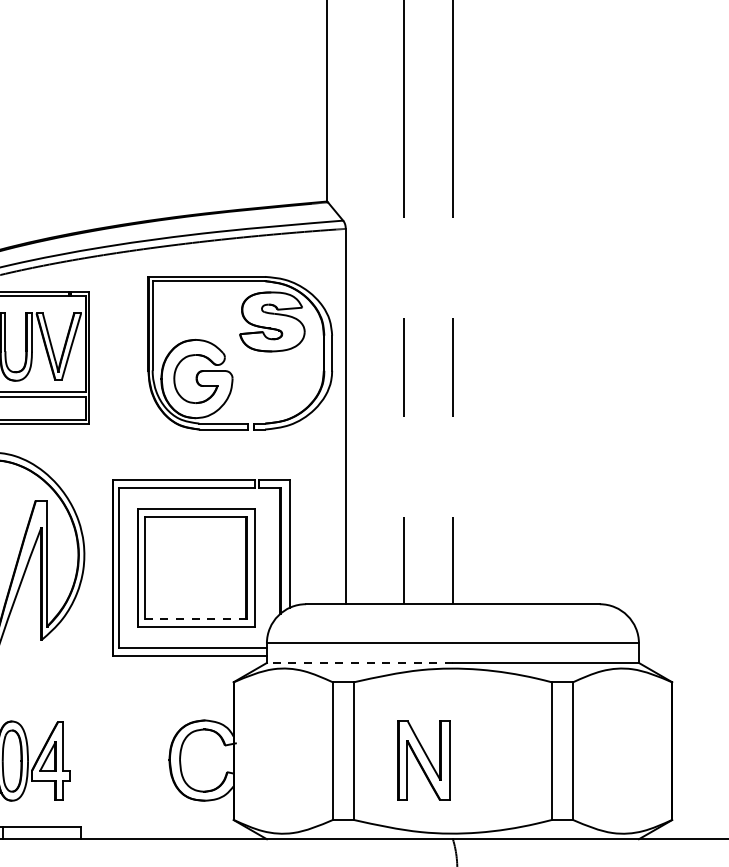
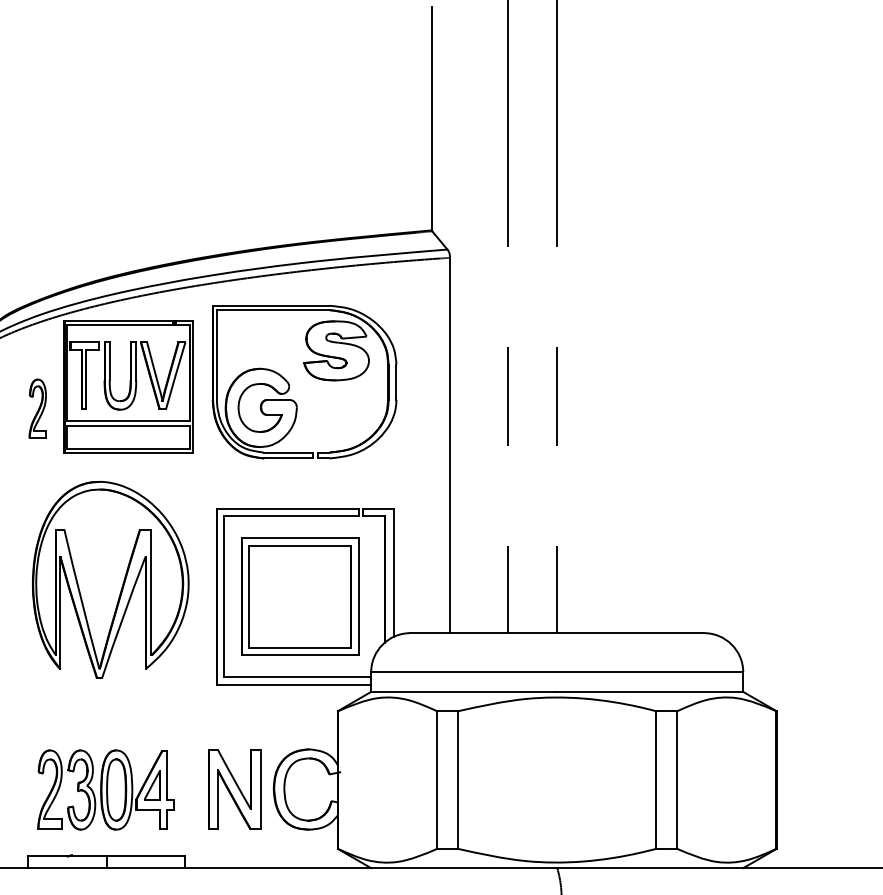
part: (246, 346) -> (310, 375), moved
line: (195, 618) -> (299, 647), dashed -> solid
line: (359, 662) -> (463, 691), dashed -> solid
part: (424, 760) -> (234, 789), moved

